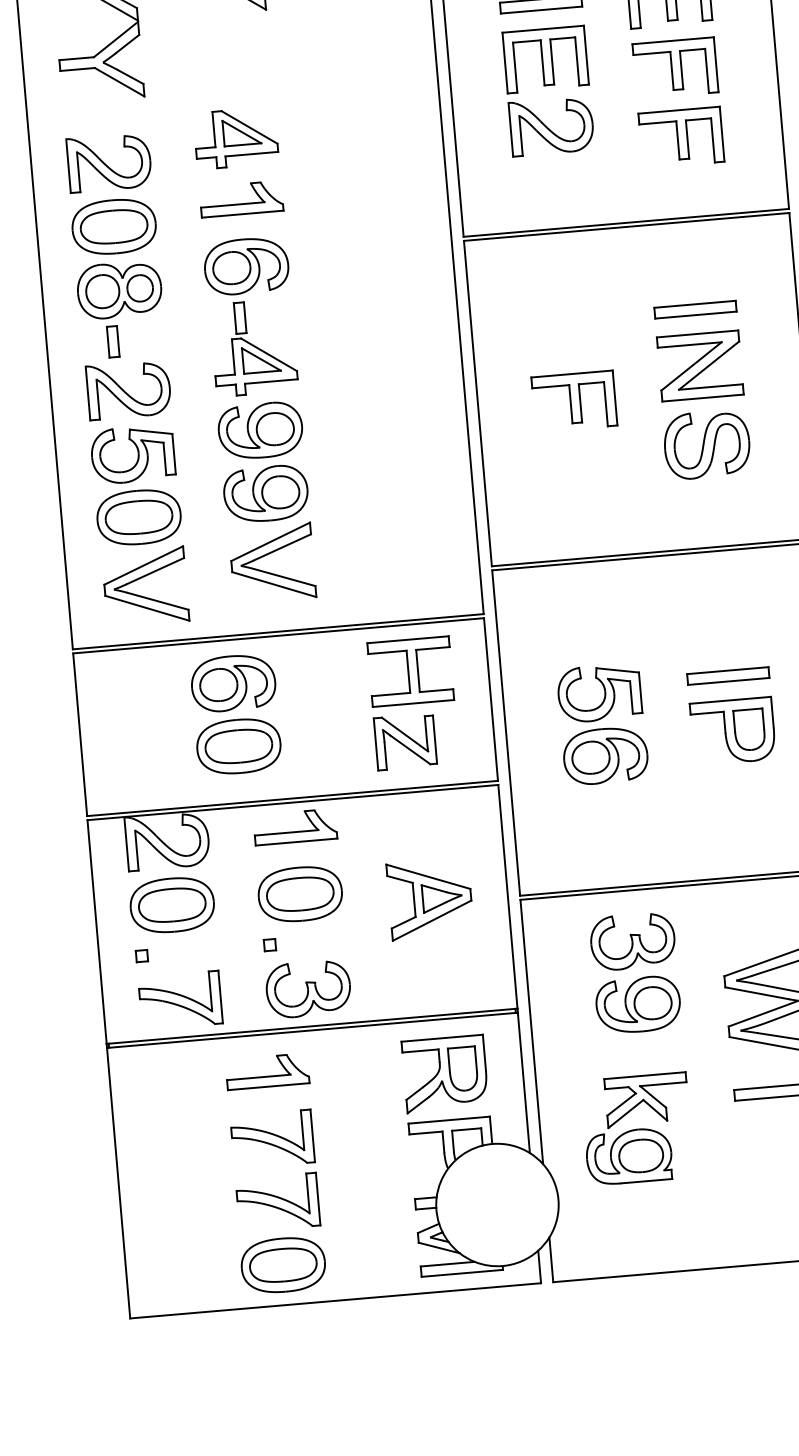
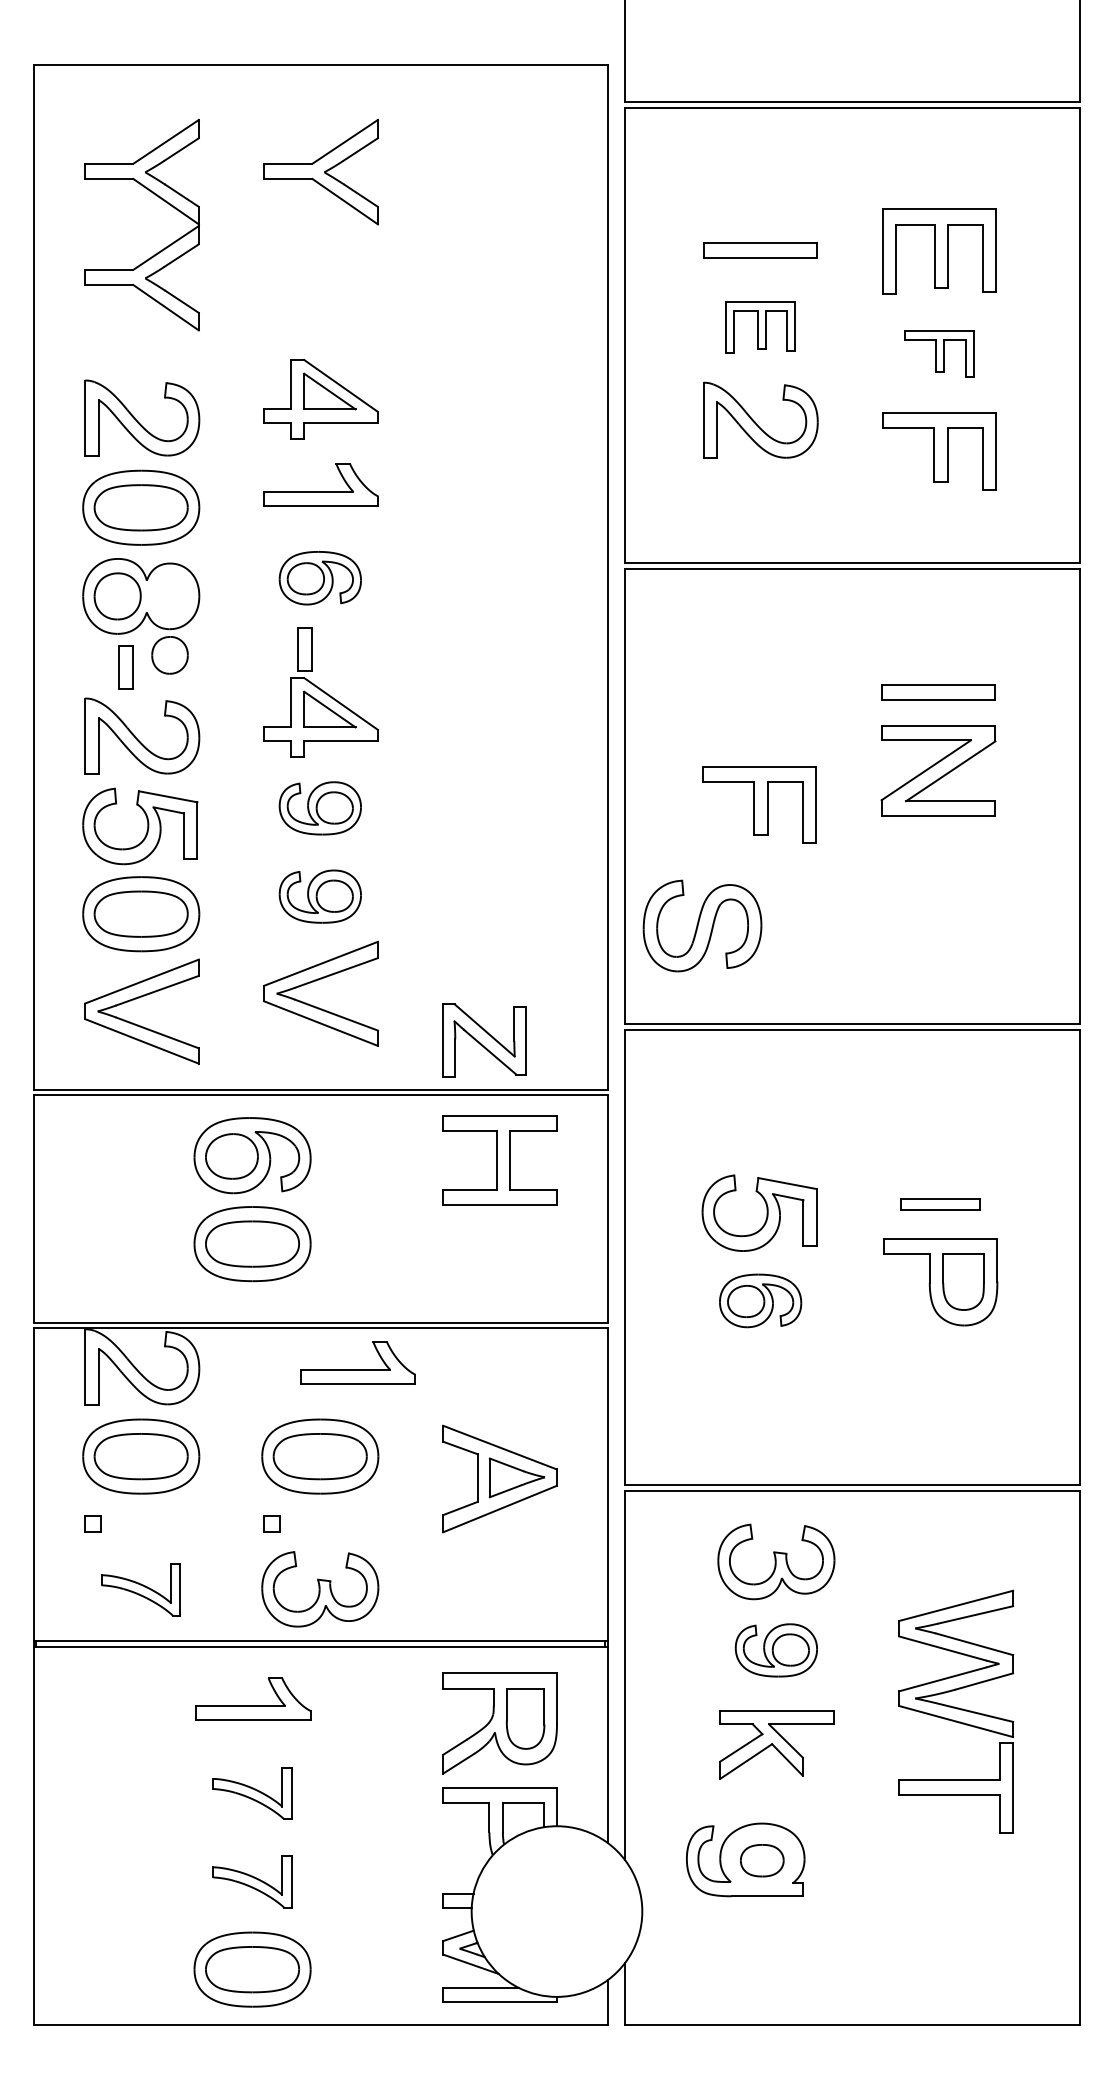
part: (545, 59) -> (760, 327), size x0.6
part: (675, 68) -> (939, 354), size x0.6
part: (246, 265) -> (320, 577), size x0.7
part: (139, 288) -> (169, 655), moved
part: (260, 430) -> (320, 808), size x0.7
part: (707, 444) -> (702, 925), moved
part: (266, 493) -> (320, 896), size x0.7
part: (728, 675) -> (940, 1204), size x0.7
part: (405, 741) -> (484, 1040), moved
part: (605, 755) -> (760, 1300), size x0.7
part: (295, 831) -> (357, 1369), moved
part: (179, 1000) -> (140, 1589), size x0.7
part: (638, 1004) -> (776, 1650), size x0.7
part: (646, 1099) -> (776, 1744), moved
part: (272, 1139) -> (252, 1793), size x0.7
part: (640, 1155) -> (761, 1860), size x0.7
part: (277, 1202) -> (252, 1881), size x0.7

